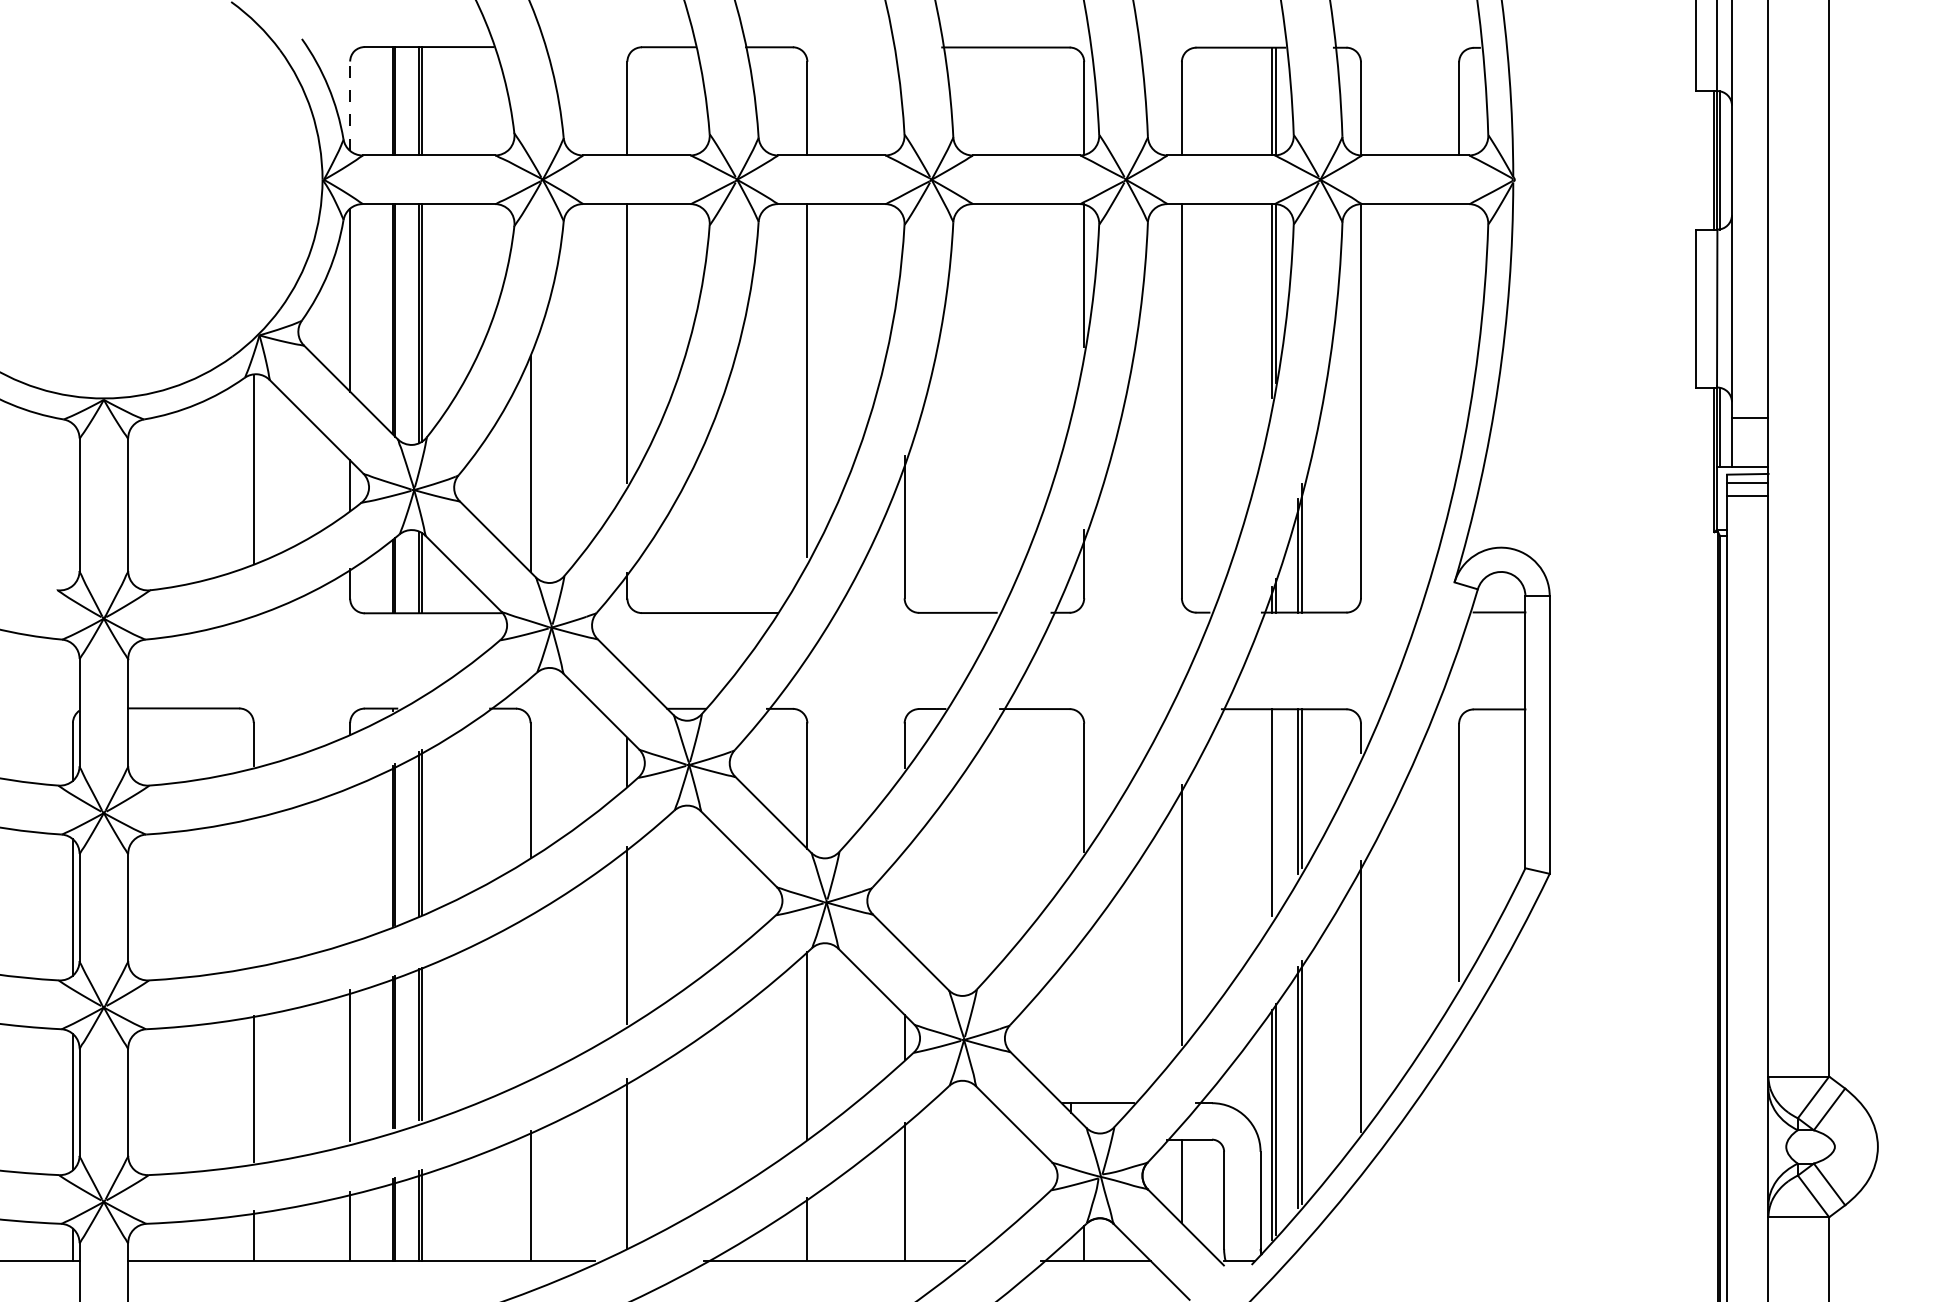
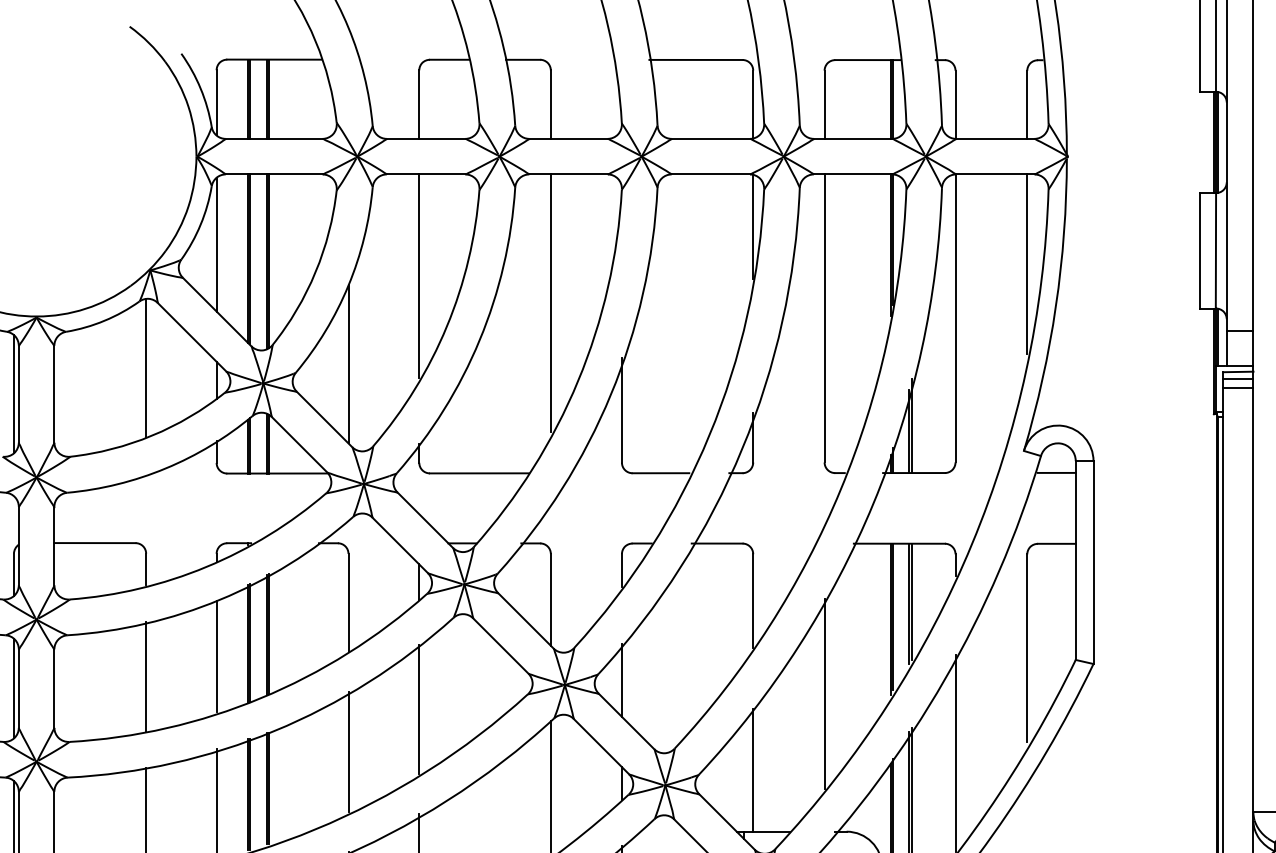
line: (350, 106) -> (216, 103), dashed -> solid
line: (1459, 327) -> (1027, 264), added
line: (72, 504) -> (13, 394), added
line: (1275, 809) -> (893, 616), added
line: (350, 863) -> (216, 656), added
line: (253, 891) -> (145, 676), added
line: (904, 896) -> (621, 680), added
line: (530, 993) -> (348, 751), added
line: (1084, 1019) -> (753, 770), added

